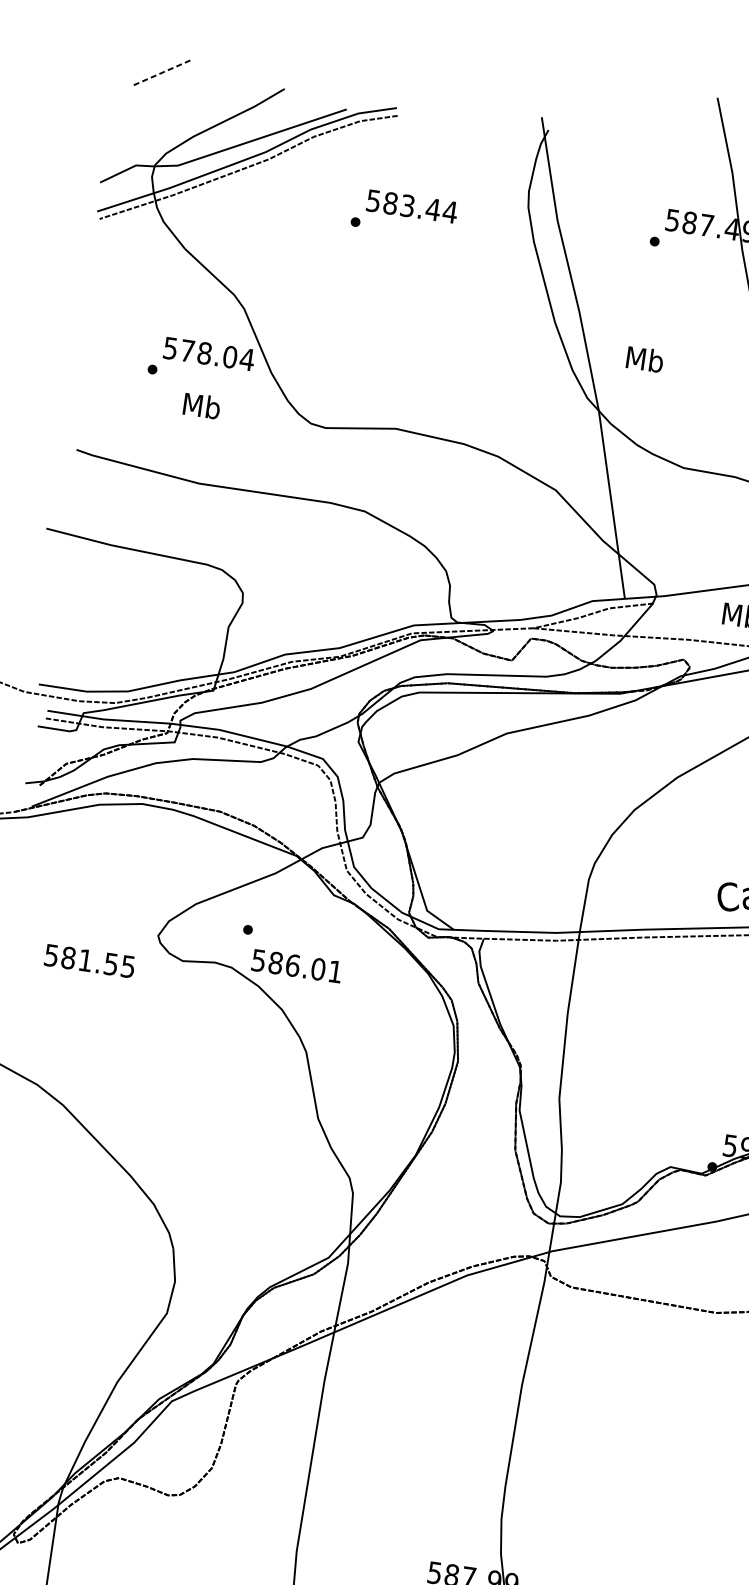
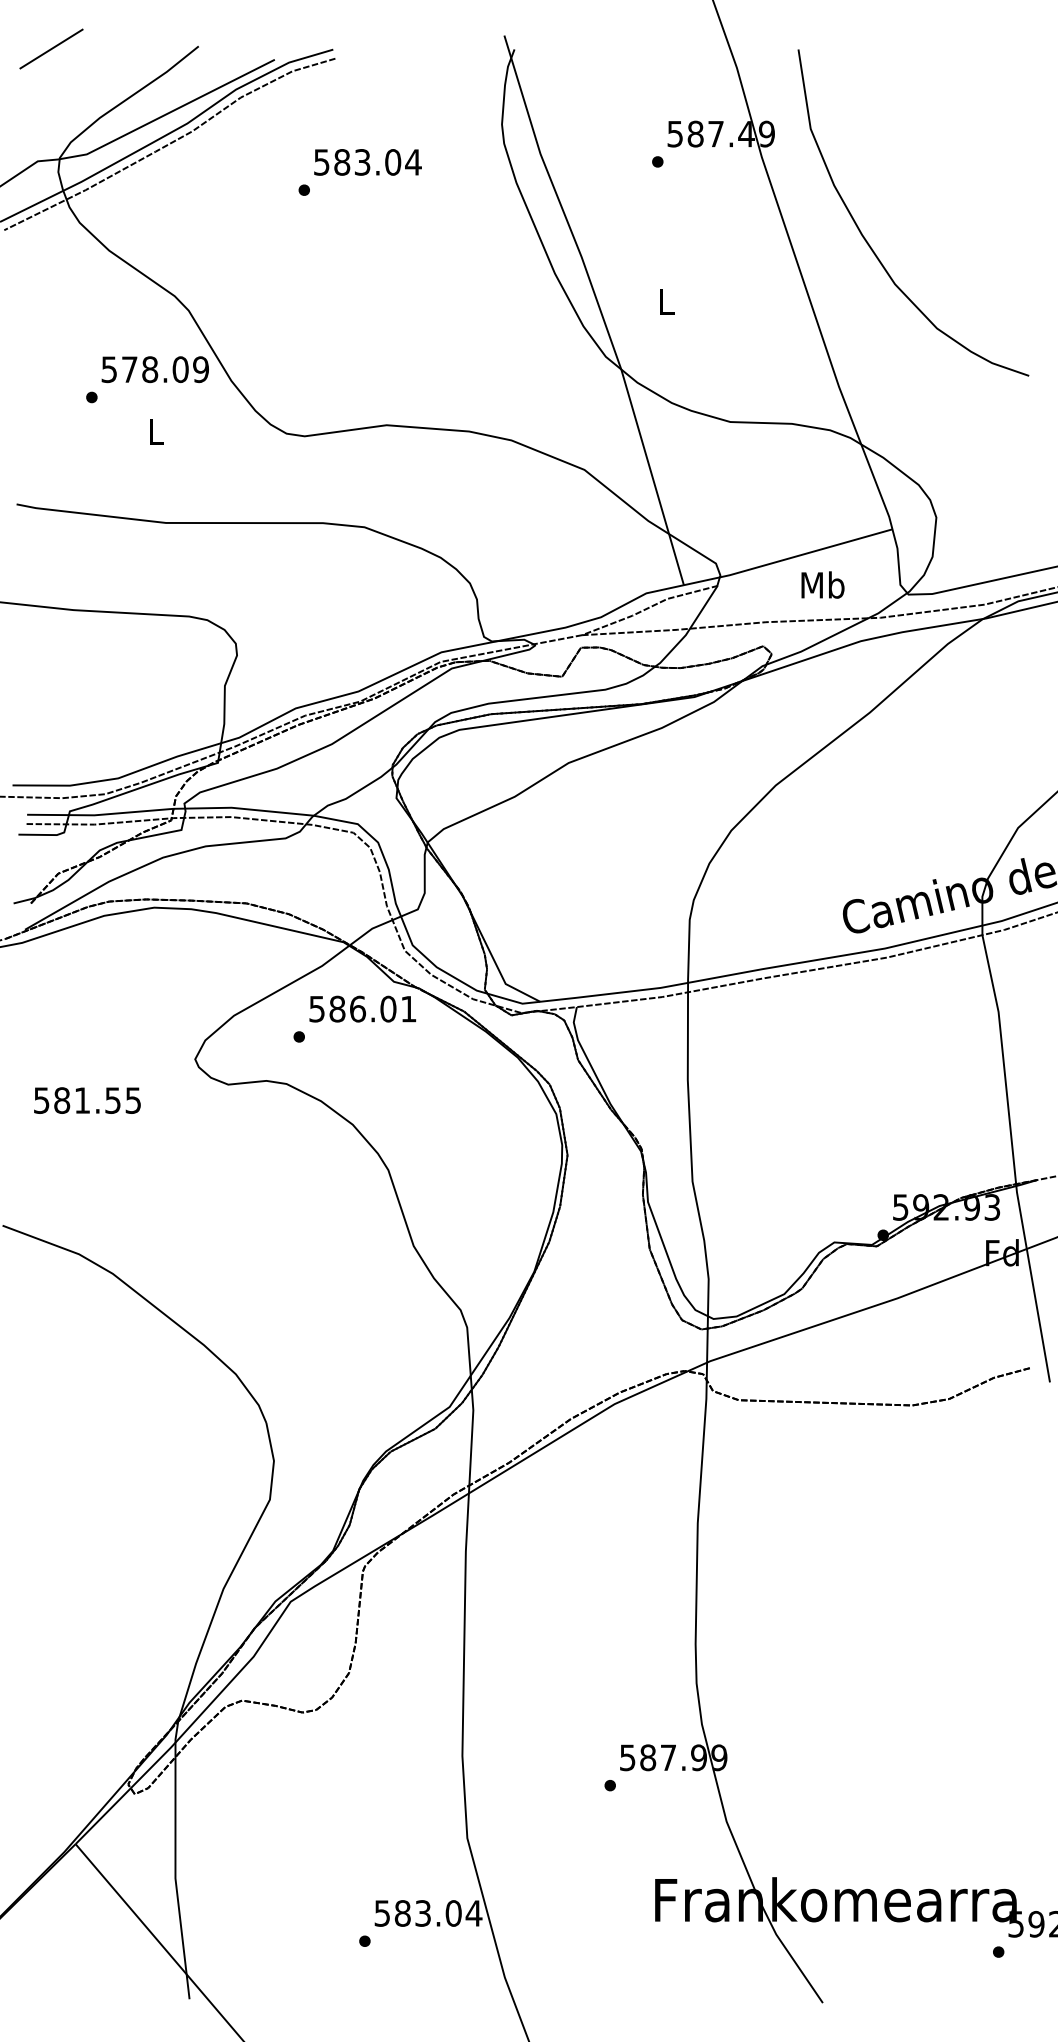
line: (161, 73) -> (51, 49), dashed -> solid
text: (432, 209) -> (392, 162), 583.44 -> 583.04
text: (246, 359) -> (200, 369), 578.04 -> 578.09
text: (644, 359) -> (666, 301), Mb -> L
text: (201, 405) -> (155, 431), Mb -> L
text: (89, 961) -> (87, 1100), moved
text: (296, 965) -> (362, 1008), moved

